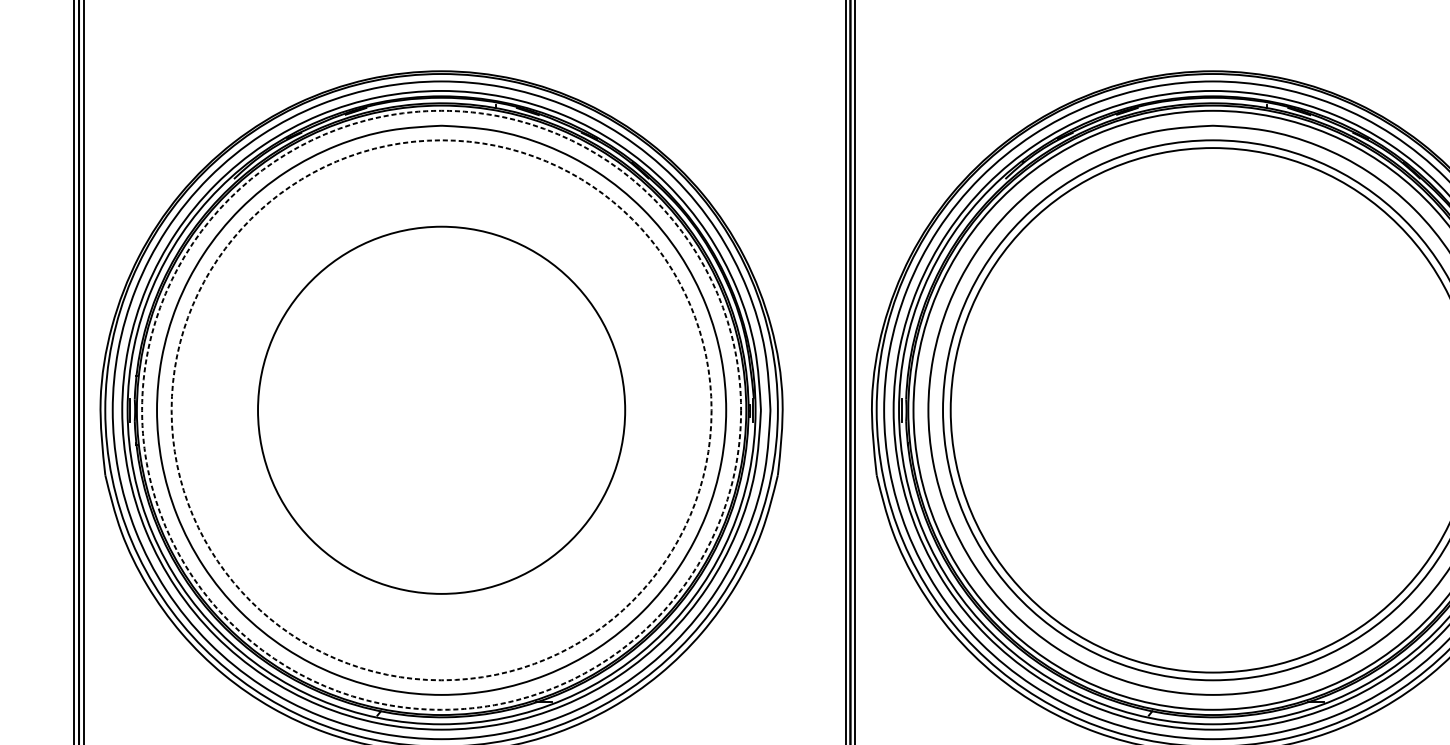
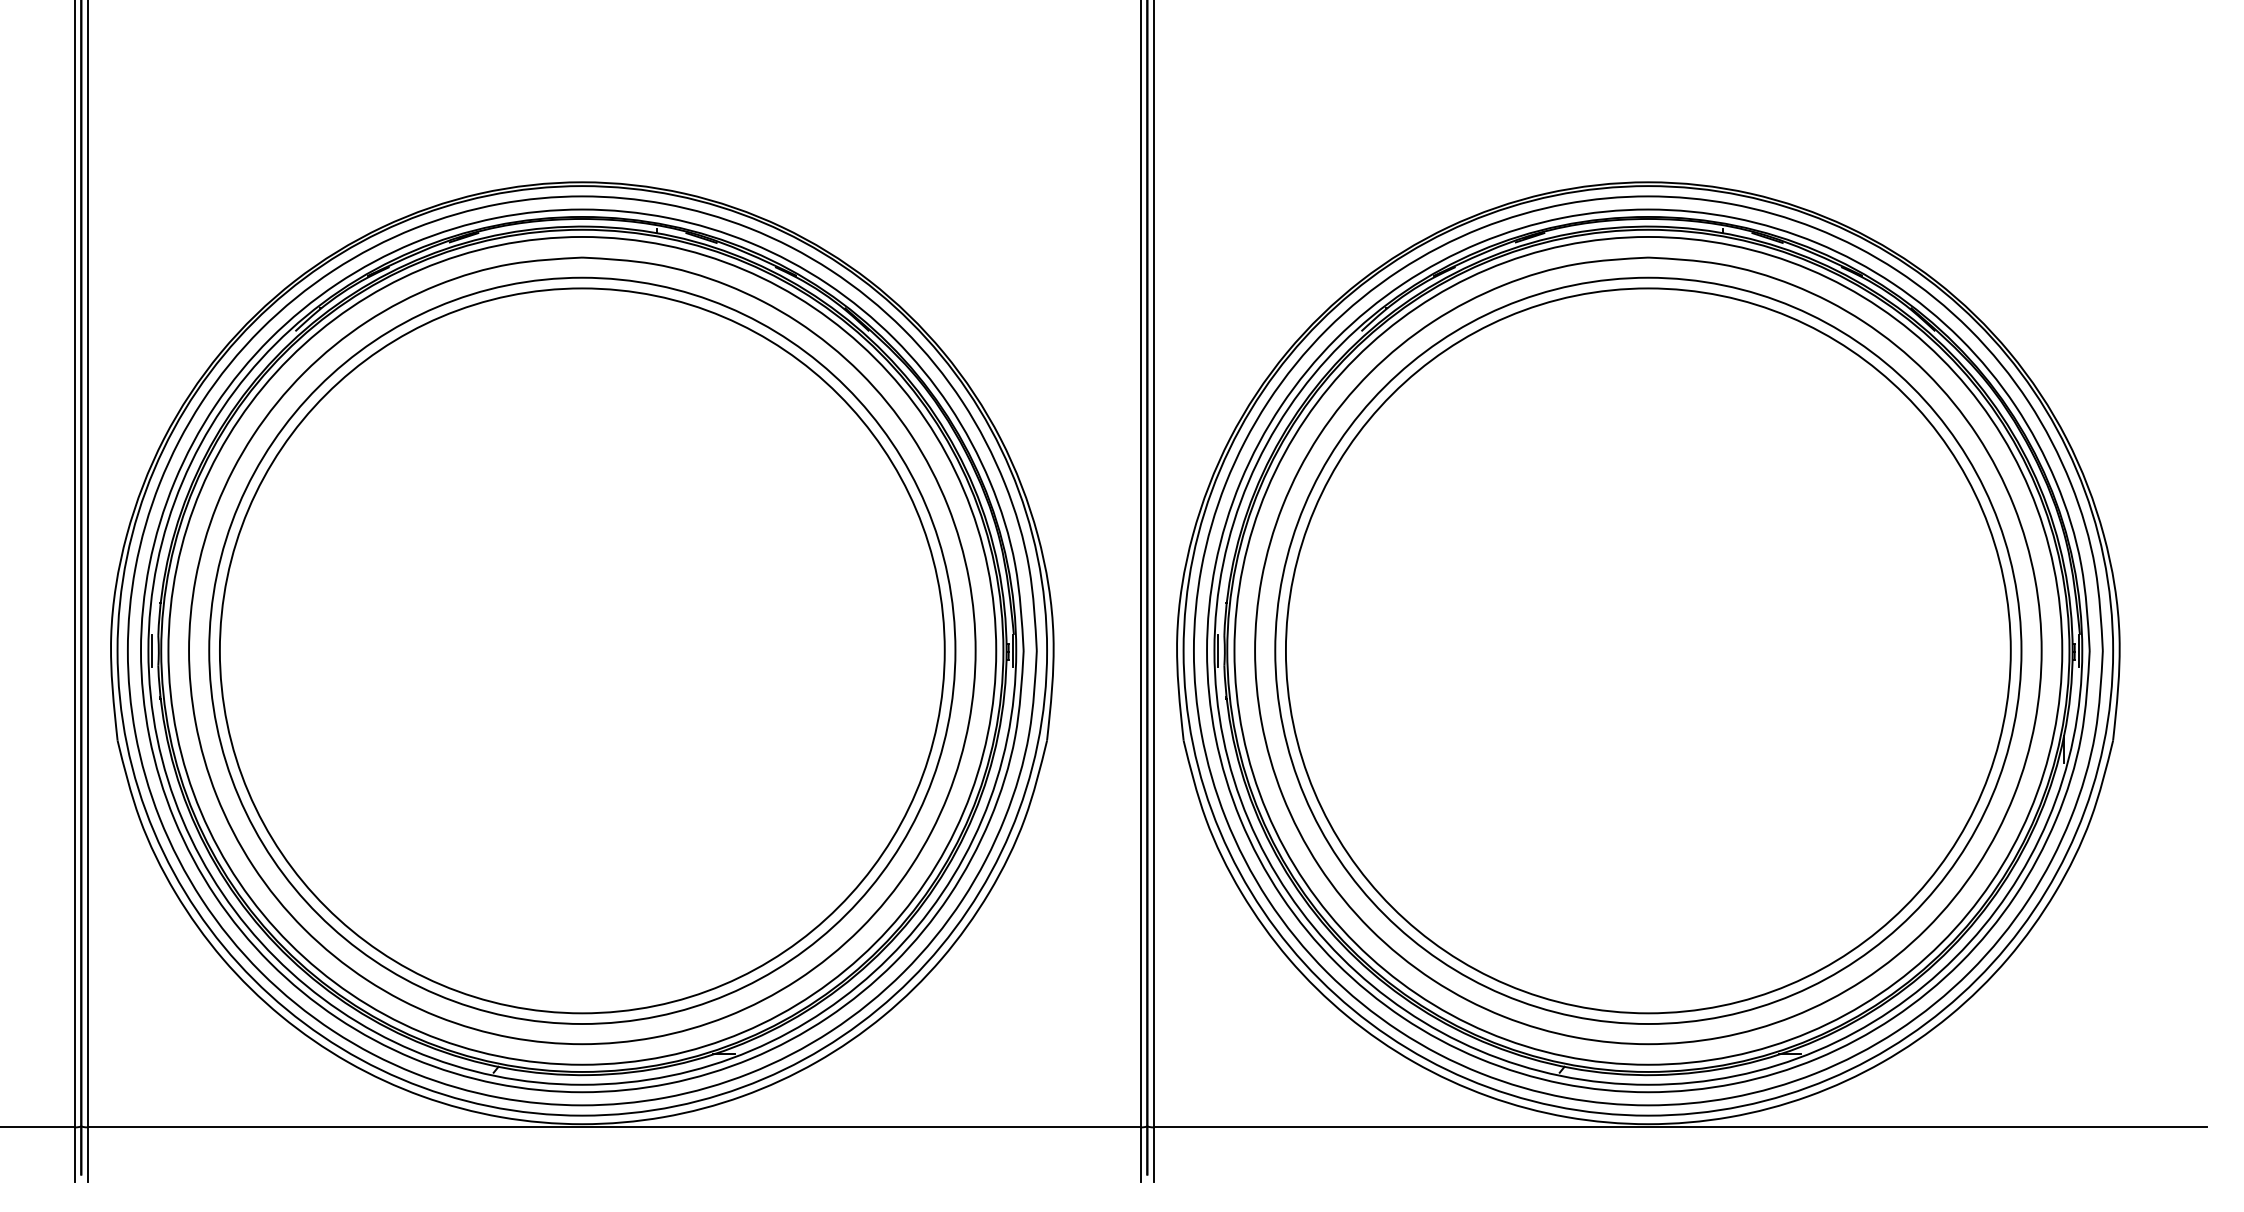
circle: (441, 410) -> (581, 650), size x1.43
circle: (441, 410) -> (582, 650), dashed -> solid
circle: (441, 410) -> (582, 650), dashed -> solid

